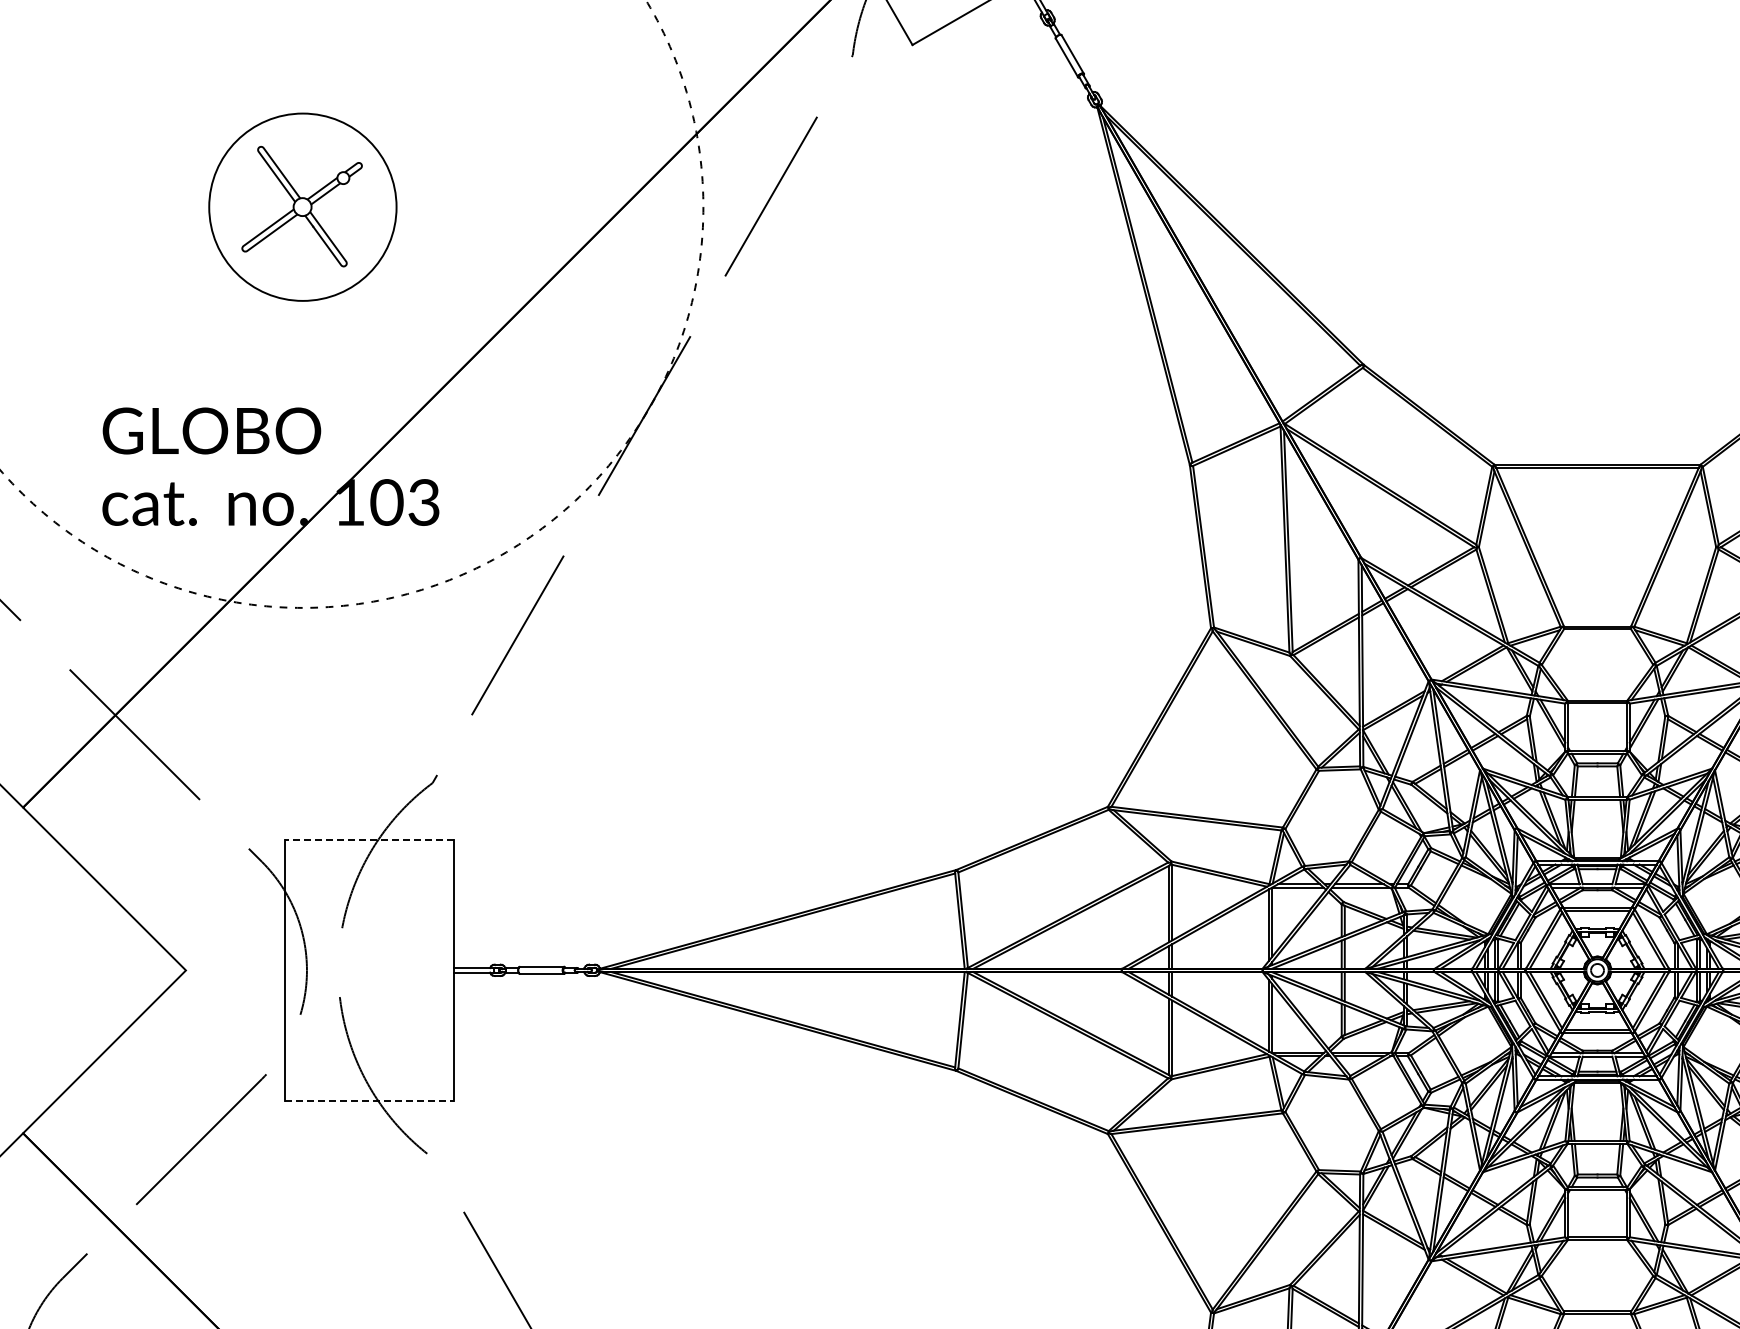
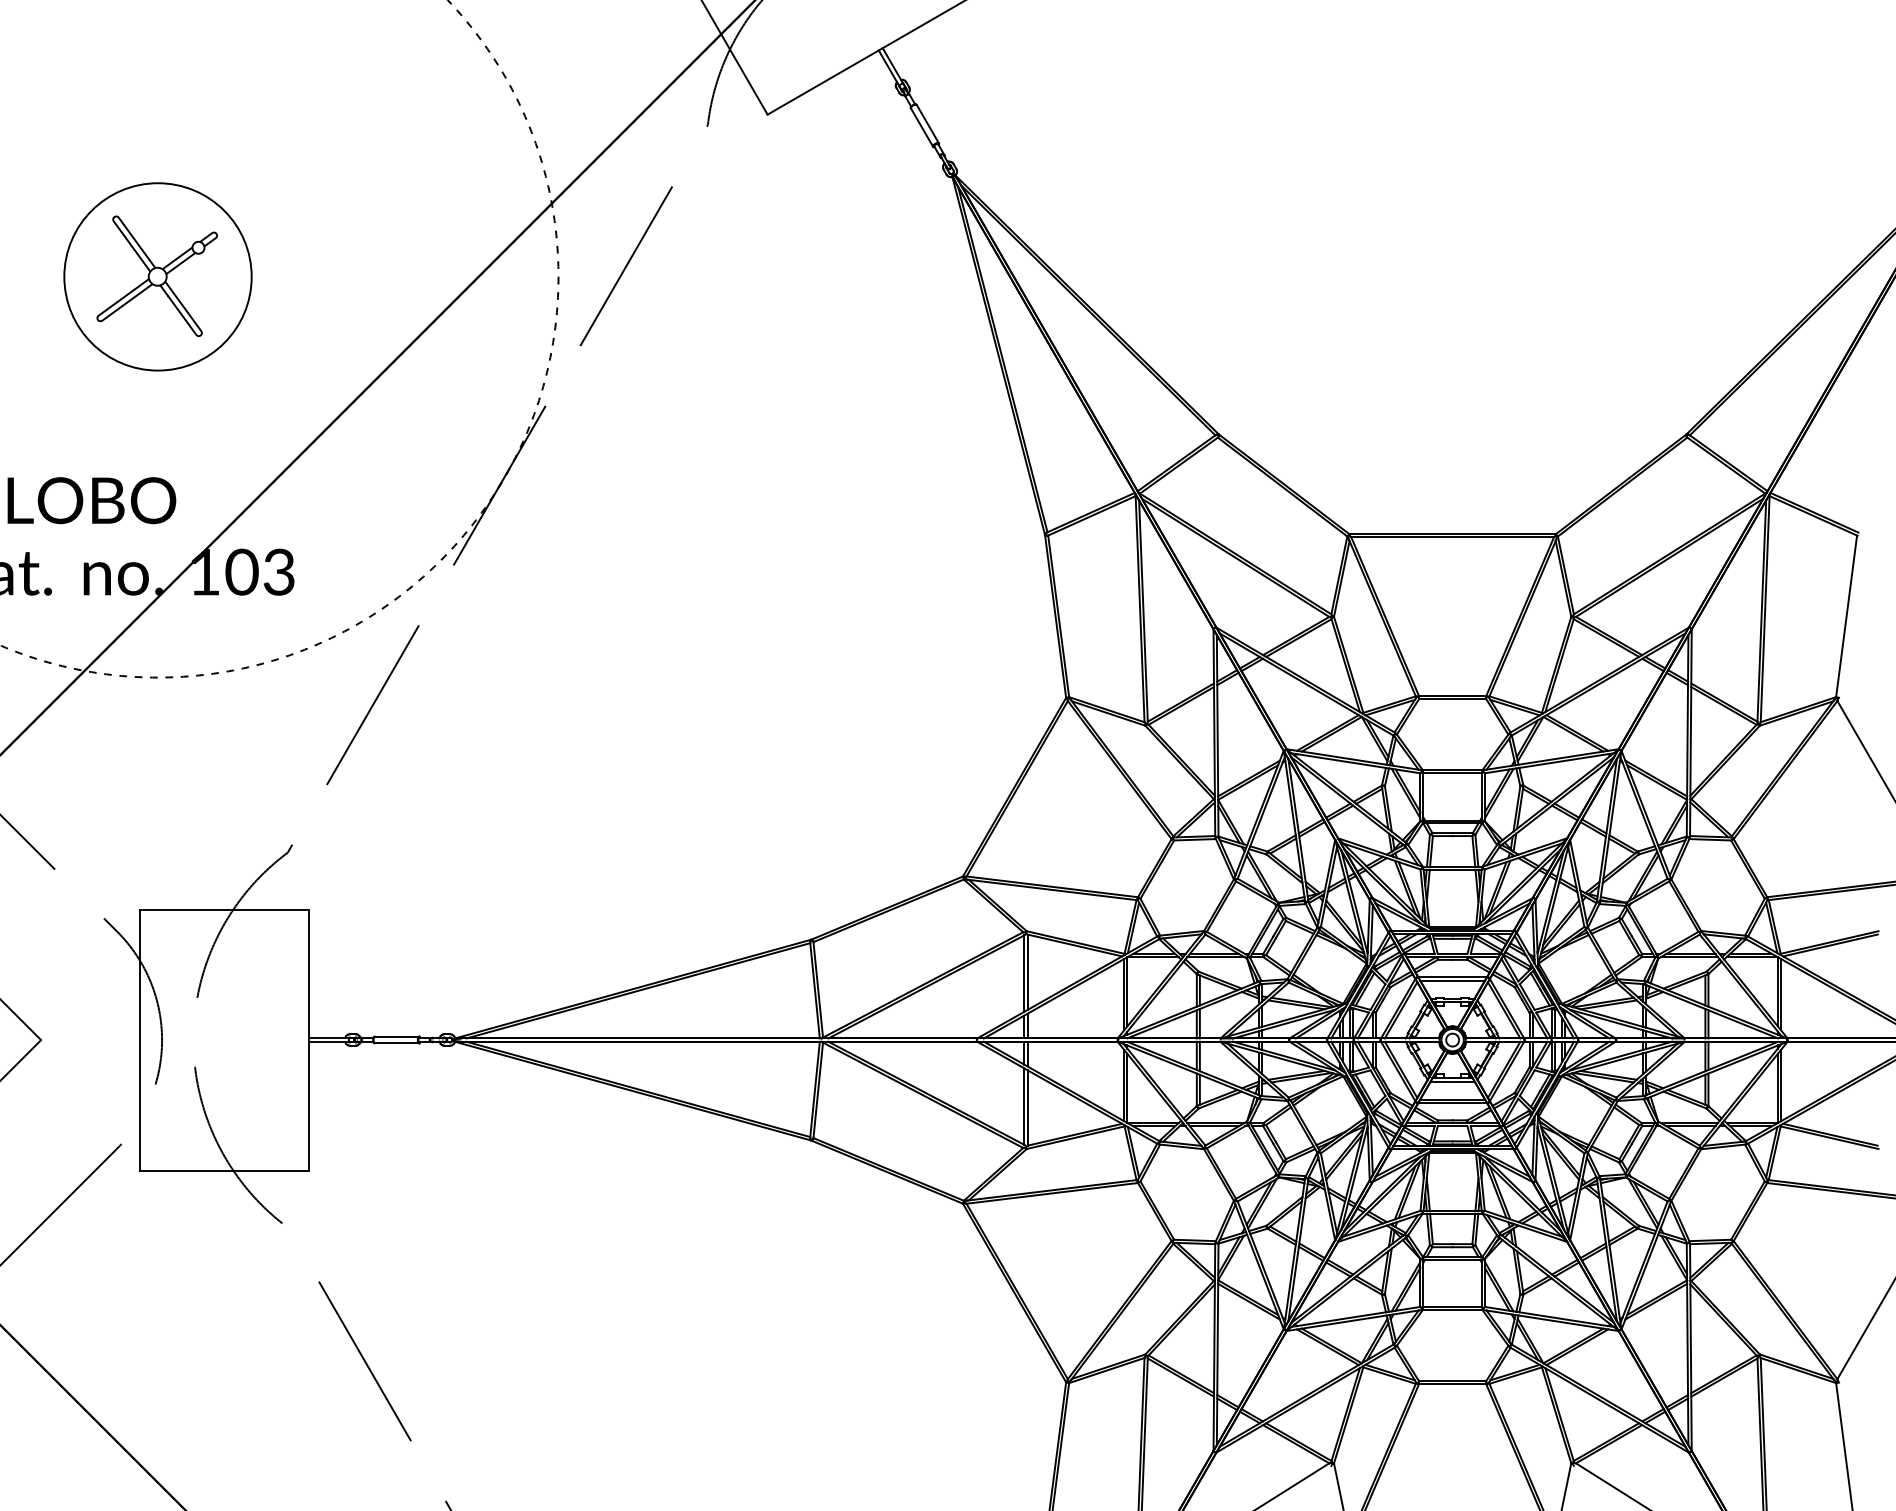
line: (368, 839) -> (223, 909), dashed -> solid
line: (369, 1100) -> (224, 1170), dashed -> solid

